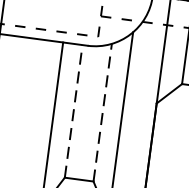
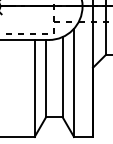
line: (72, 110) -> (45, 78), dashed -> solid
line: (102, 111) -> (62, 76), dashed -> solid

